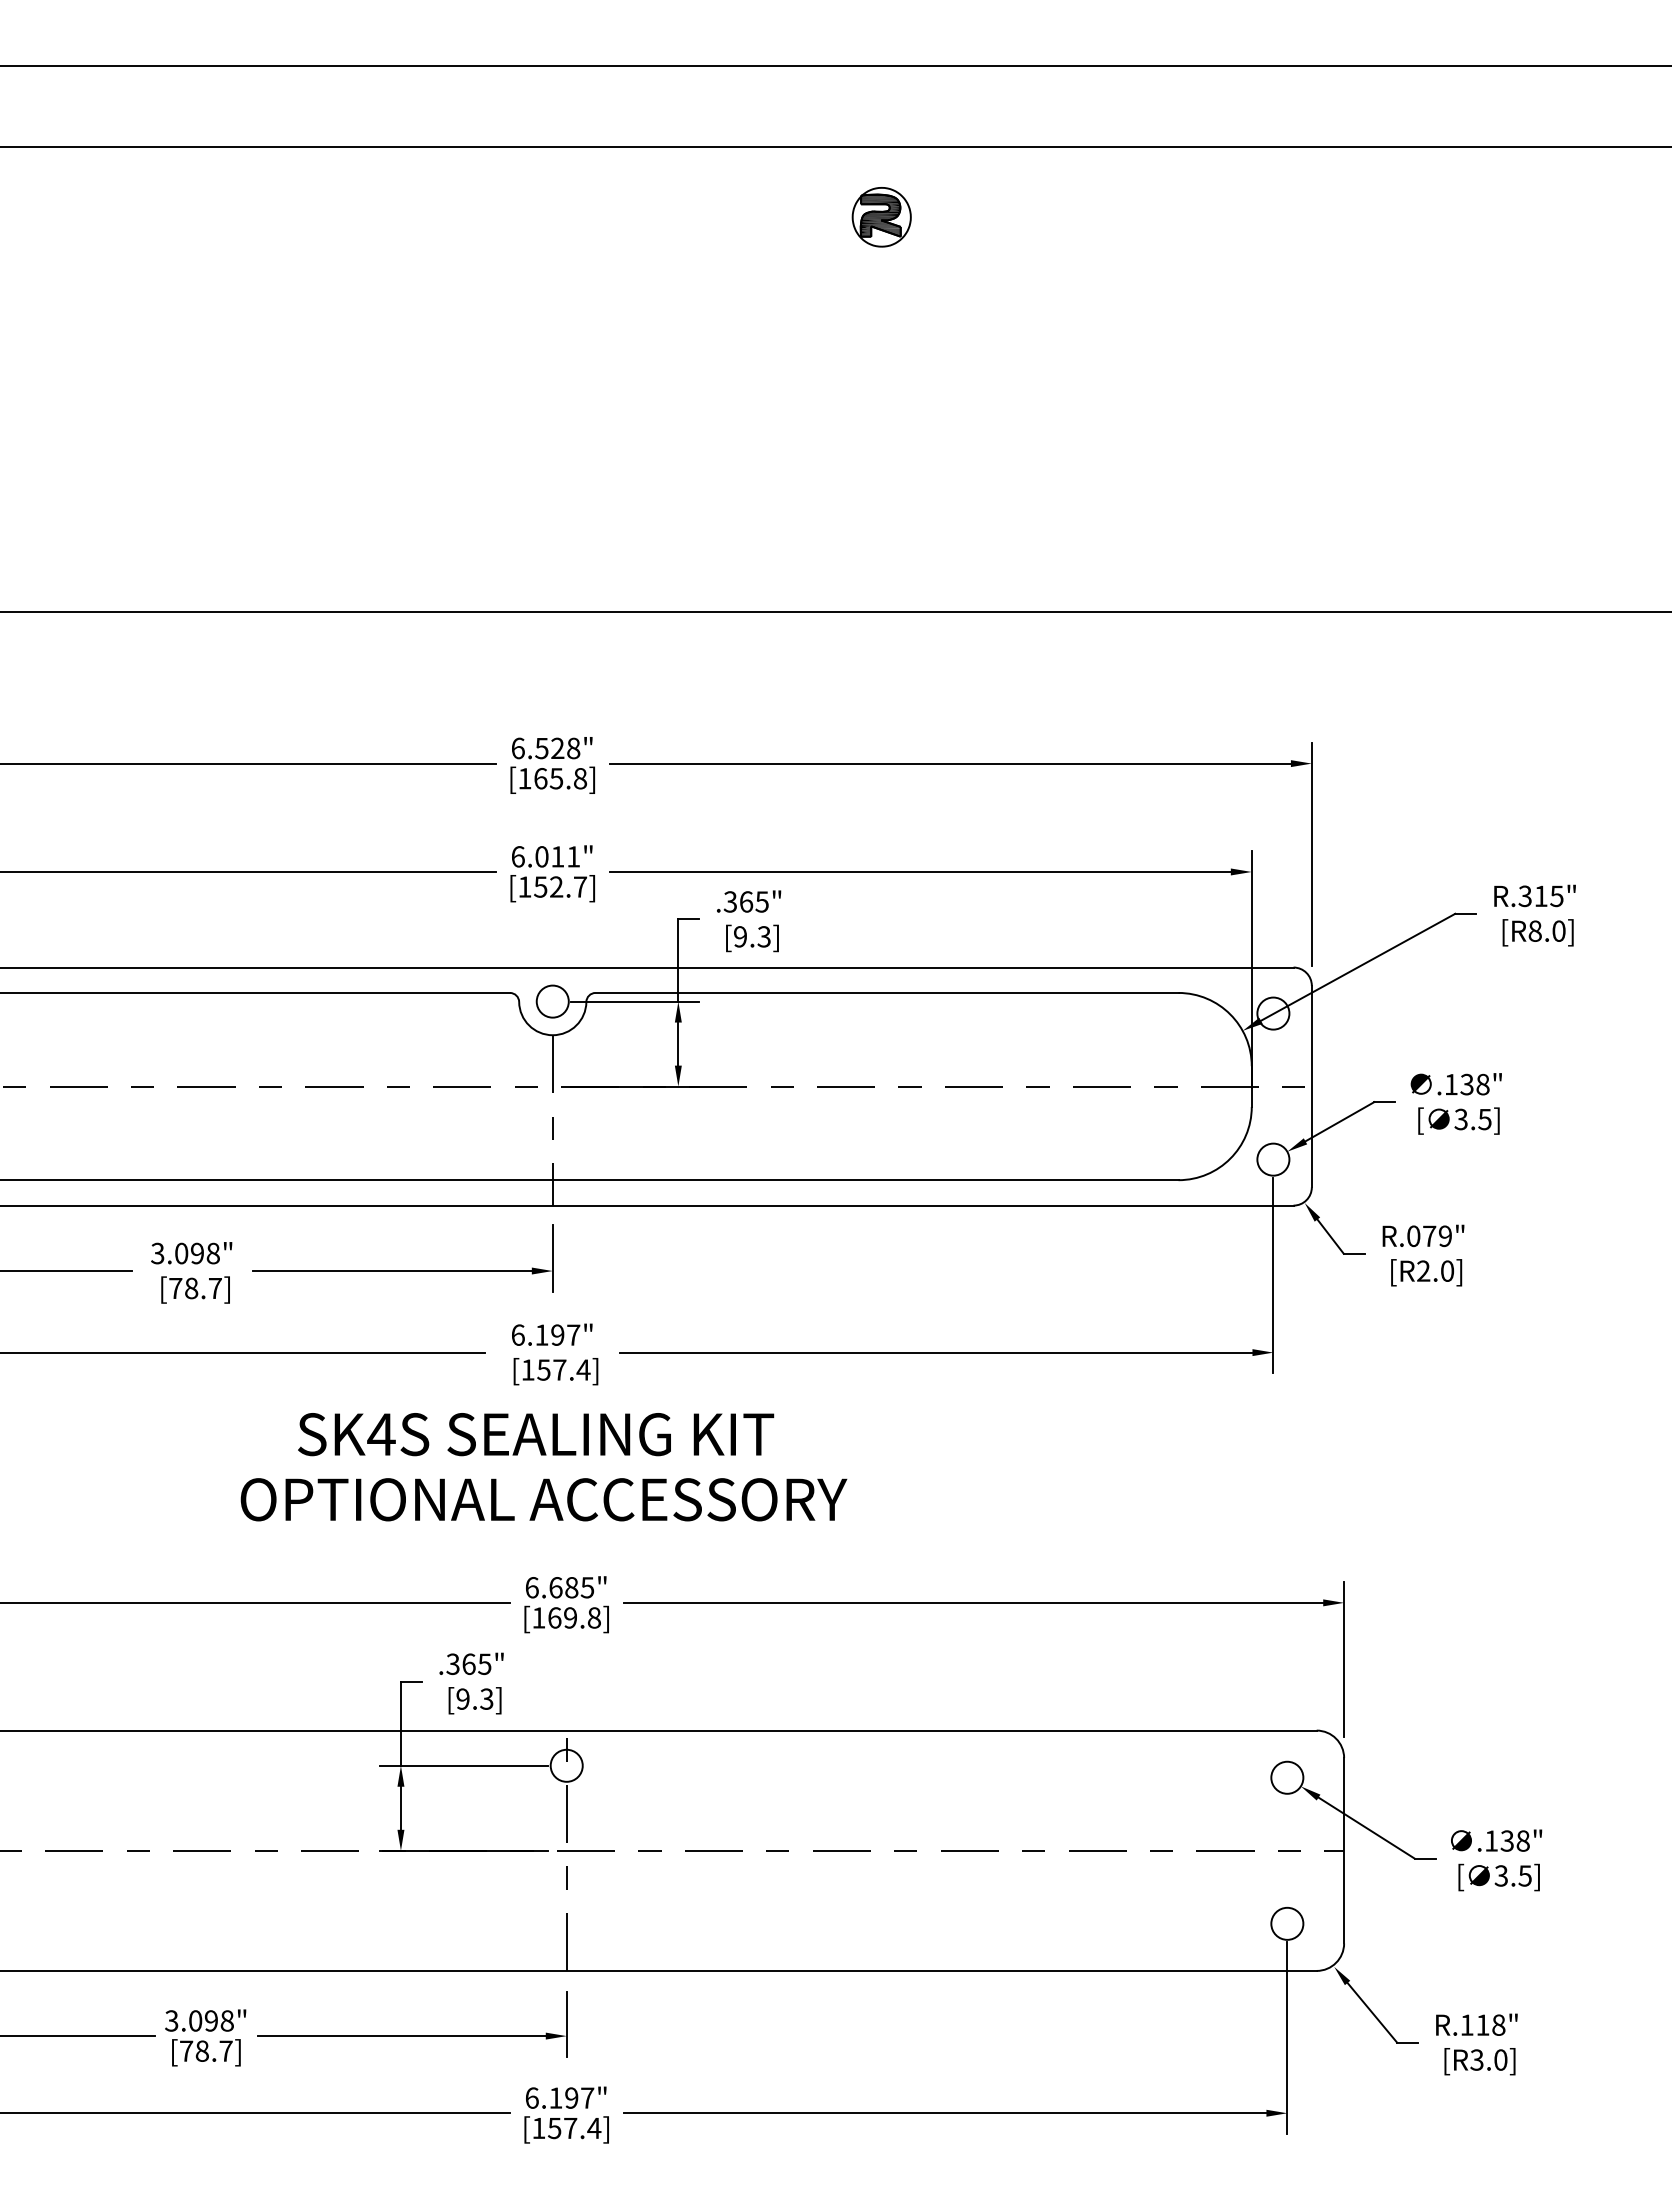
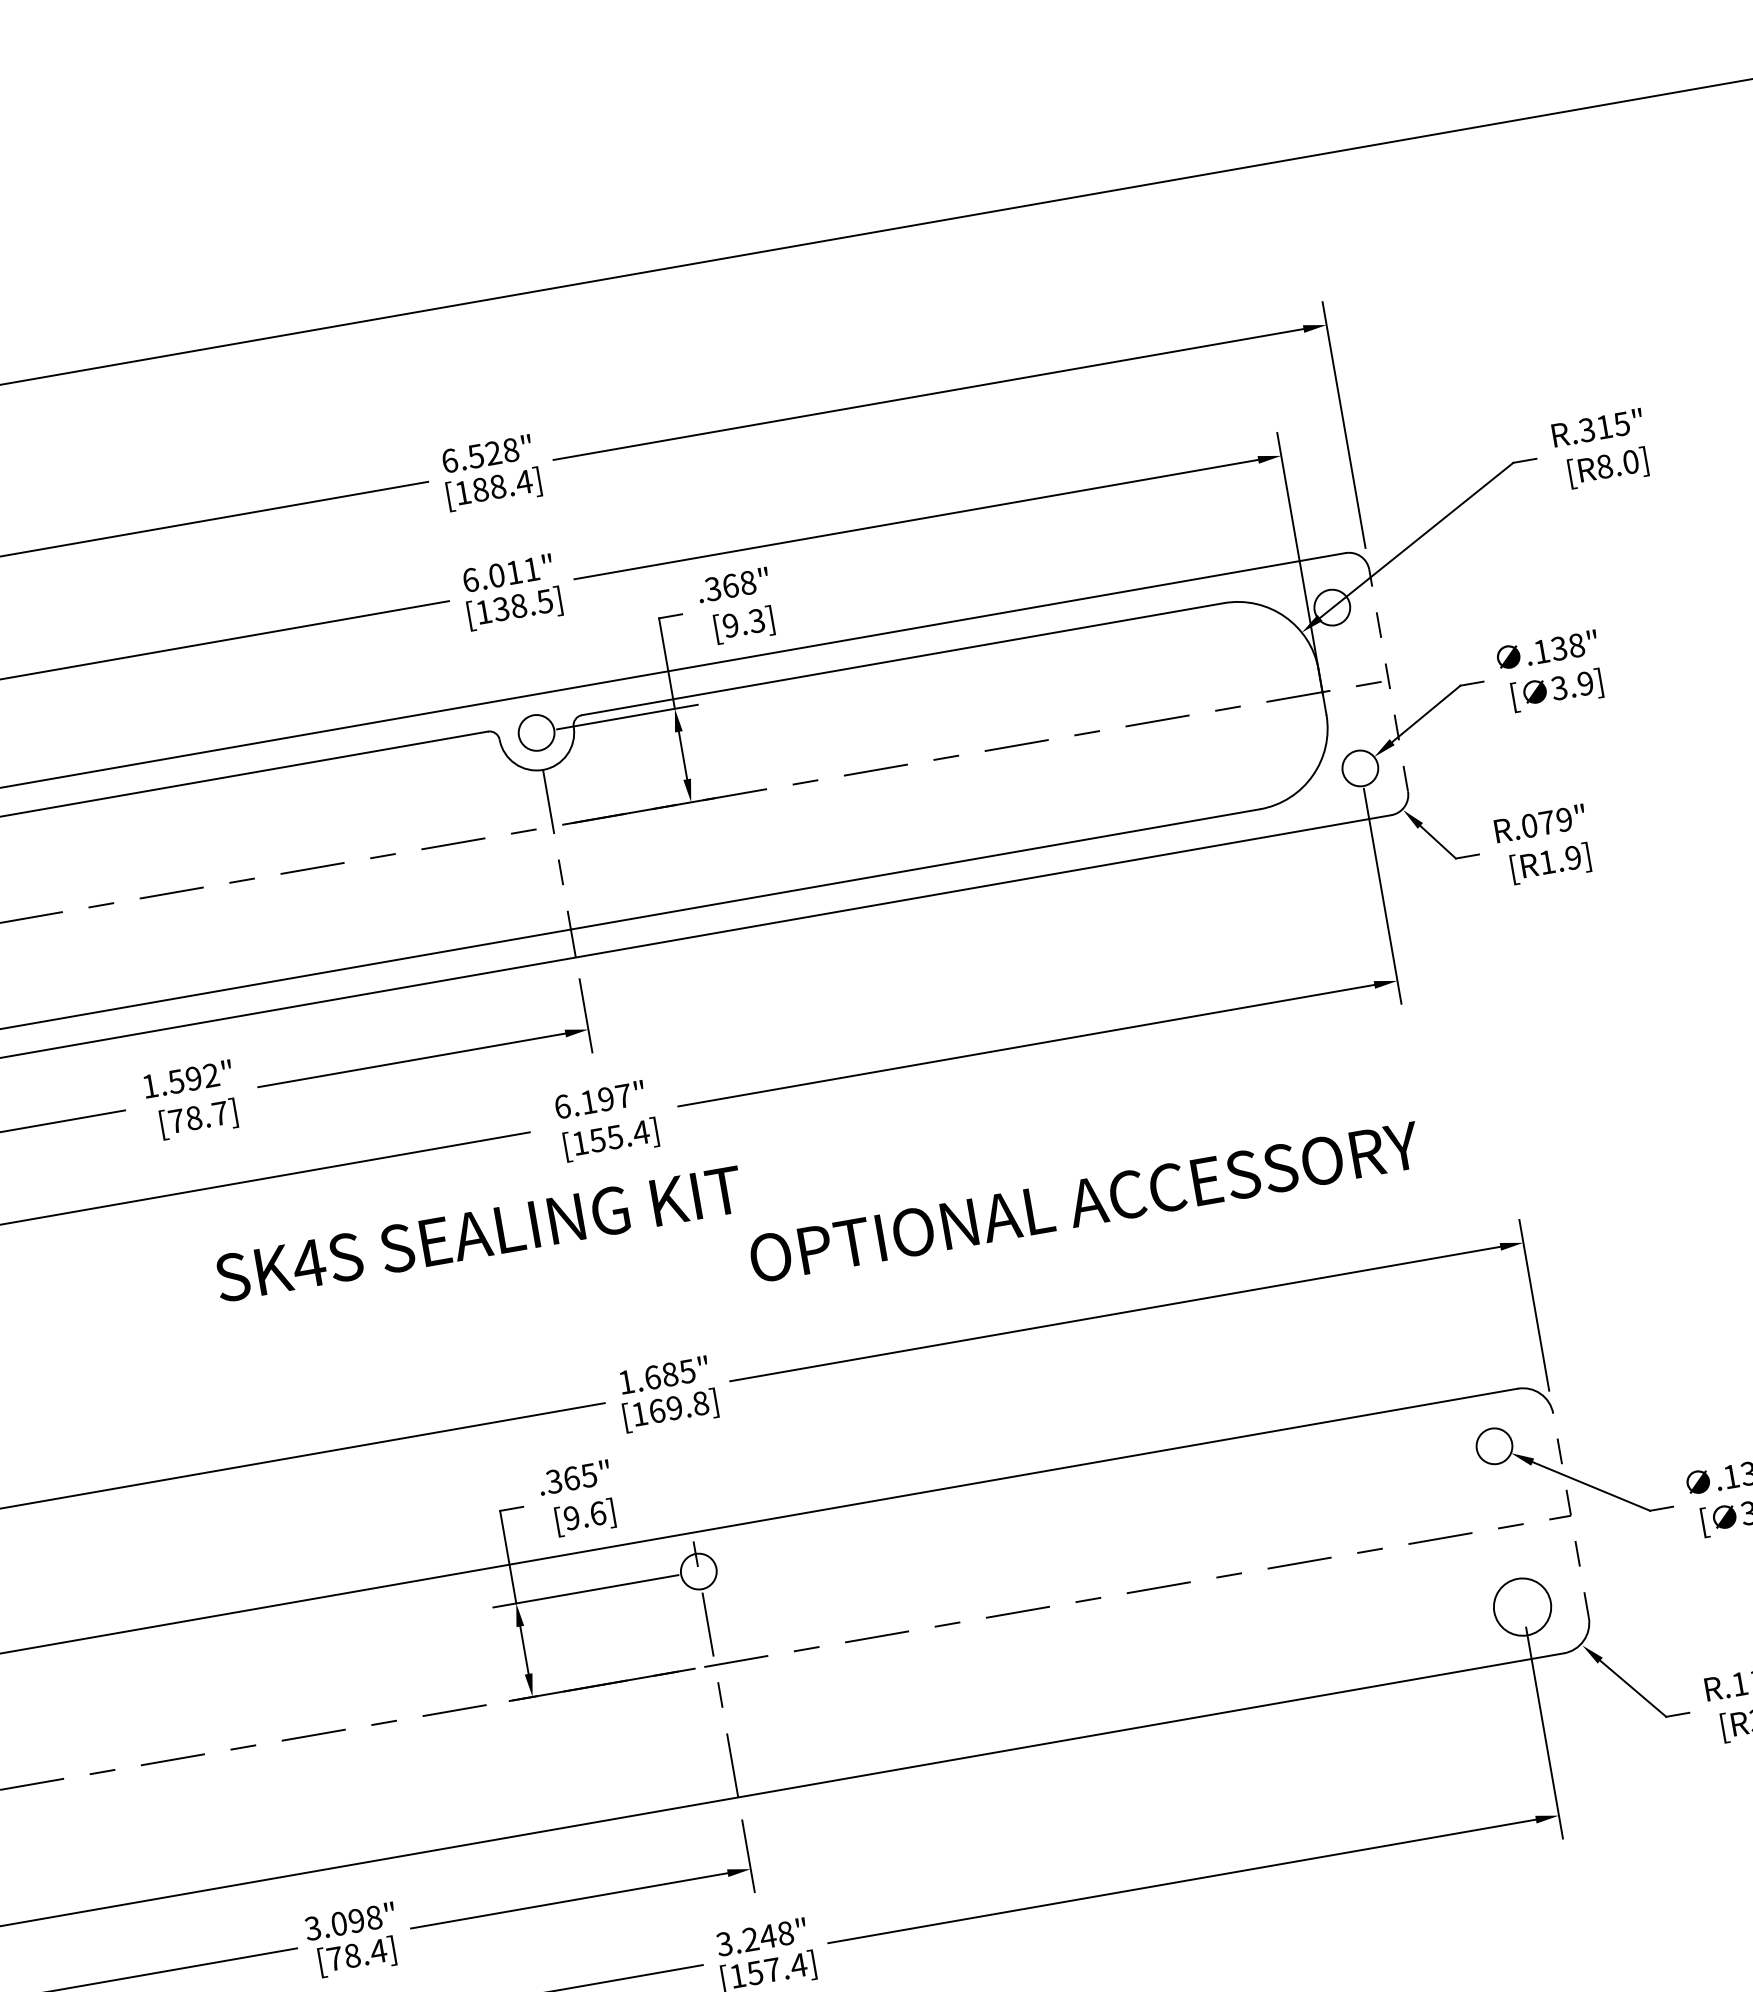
text: (560, 778) -> (502, 485), [165.8] -> [188.4]
text: (560, 886) -> (523, 604), [152.7] -> [138.5]
text: (761, 901) -> (747, 582), .365" -> .368"
line: (1311, 1086) -> (1388, 680), solid -> dashed
text: (1484, 1119) -> (1585, 683), 3.5] -> 3.9]
text: (185, 1253) -> (180, 1080), 3.098" -> 1.592"
text: (1435, 1270) -> (1560, 859), [R2.0] -> [R1.9]
text: (559, 1369) -> (614, 1136), [157.4] -> [155.4]
text: (536, 1434) -> (479, 1233), moved
text: (543, 1499) -> (1084, 1202), moved
text: (532, 1587) -> (626, 1381), 6.685" -> 1.685"
text: (486, 1698) -> (597, 1512), [9.3] -> [9.6]
line: (1344, 1850) -> (1571, 1515), solid -> dashed
circle: (1287, 1923) -> (1522, 1606), size x1.6
text: (225, 2050) -> (377, 1950), [78.7] -> [78.4]
text: (559, 2097) -> (754, 1938), 6.197" -> 3.248"

